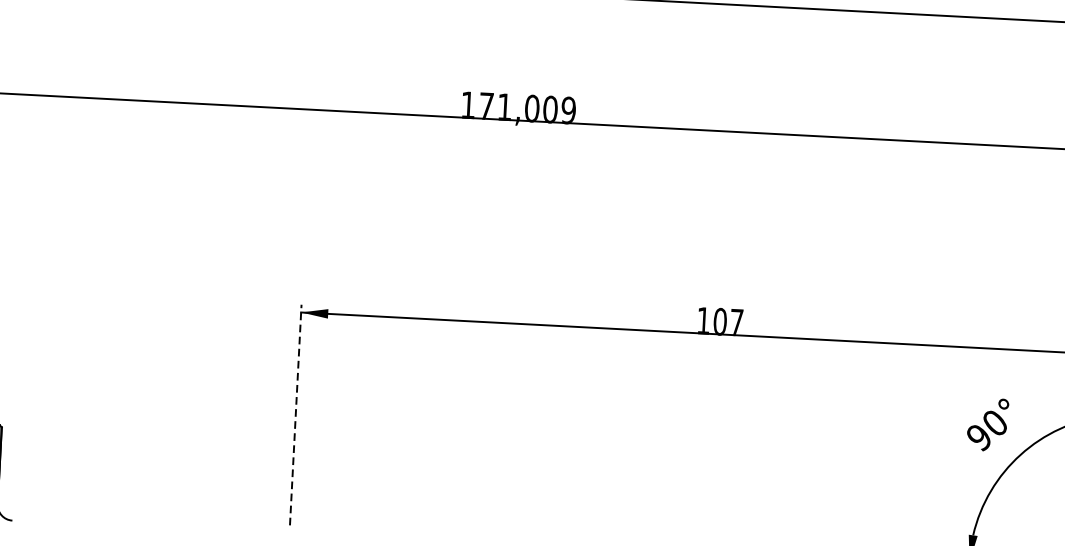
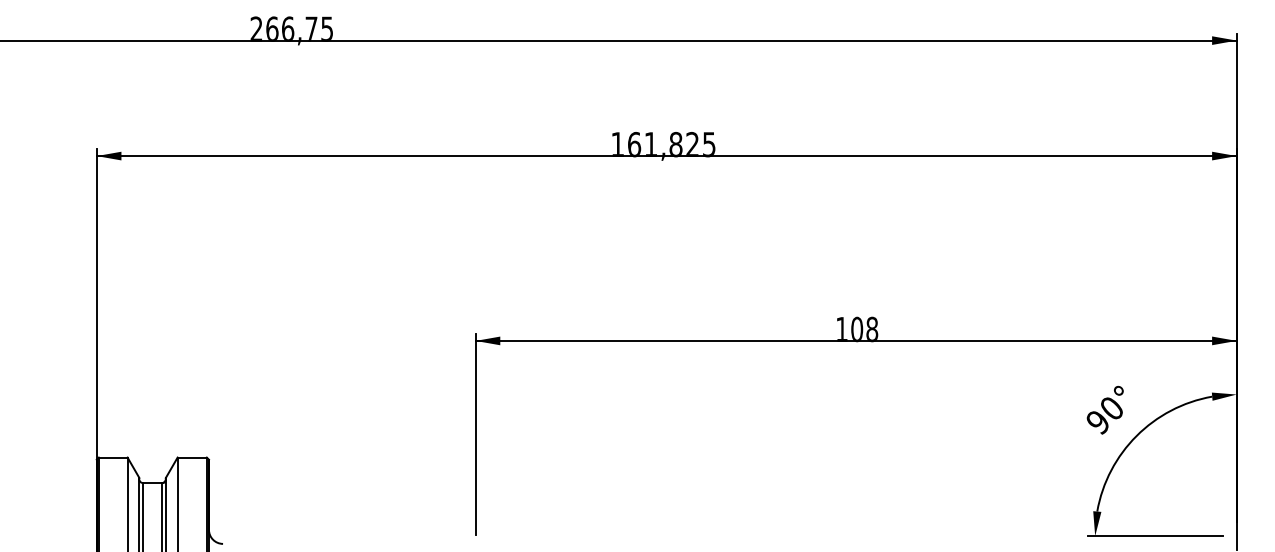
text: (527, 108) -> (671, 144), 171,009 -> 161,825
text: (737, 322) -> (872, 329), 107 -> 108
line: (295, 415) -> (475, 434), dashed -> solid

